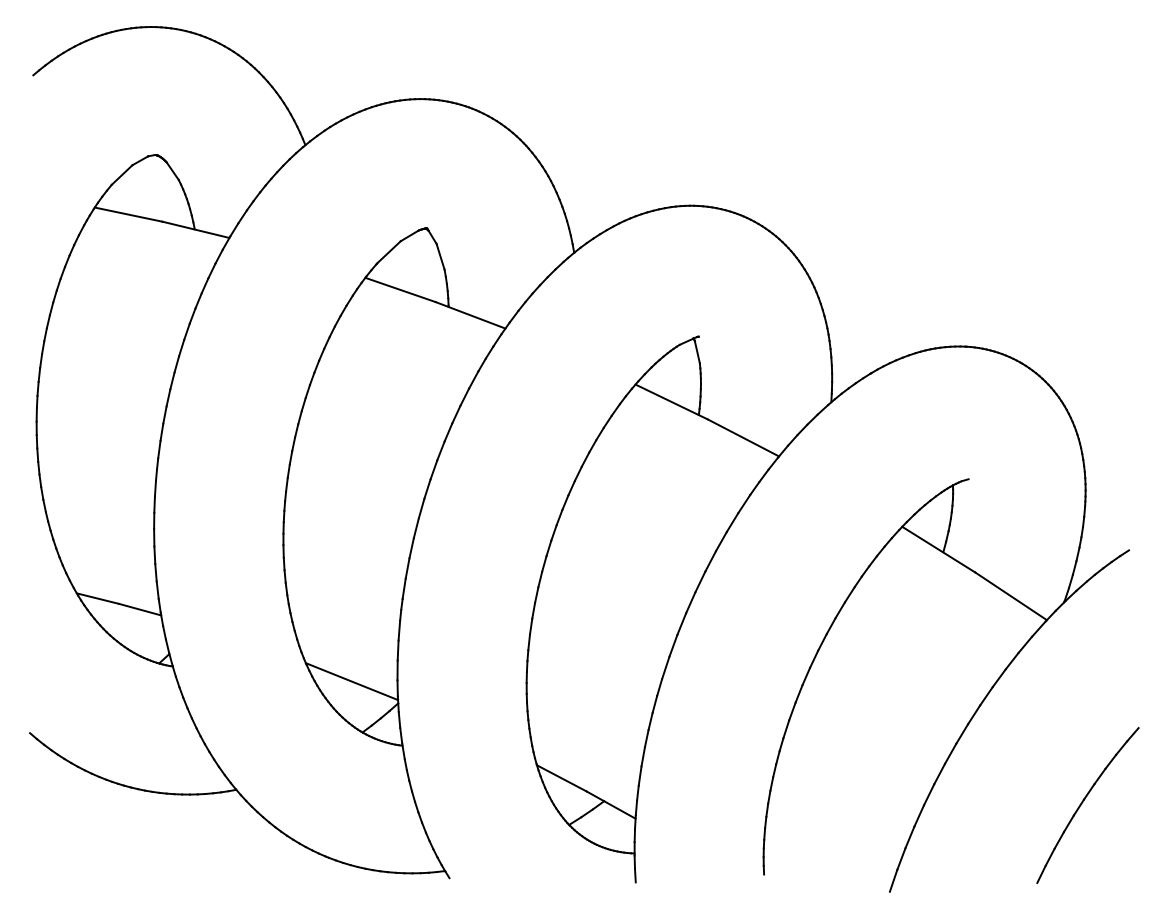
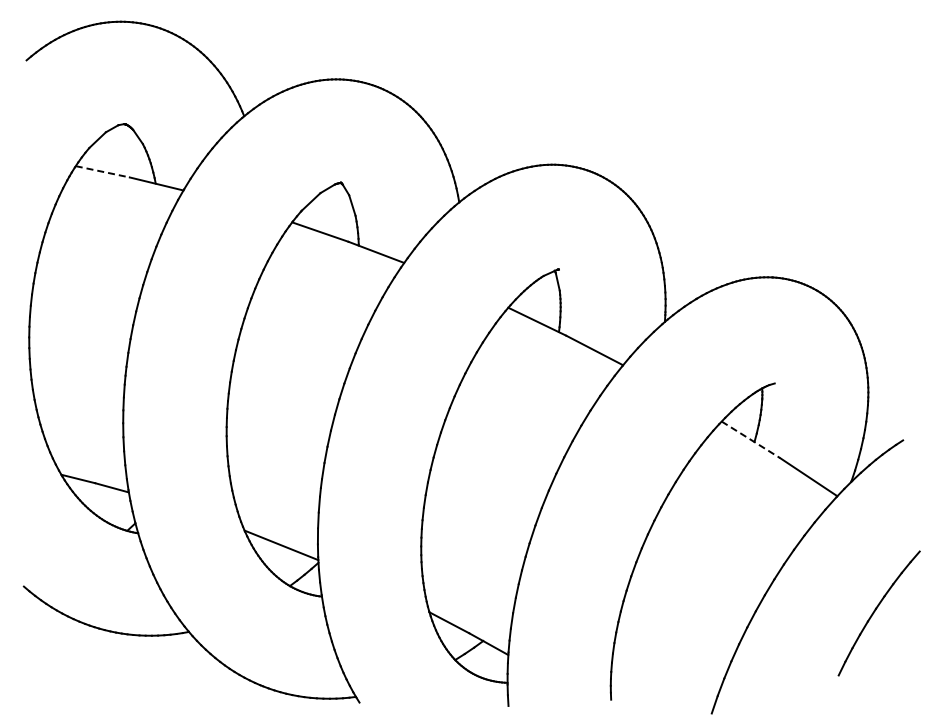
line: (128, 214) -> (102, 171), solid -> dashed
line: (939, 550) -> (751, 440), solid -> dashed
part: (1087, 805) -> (878, 613), moved

